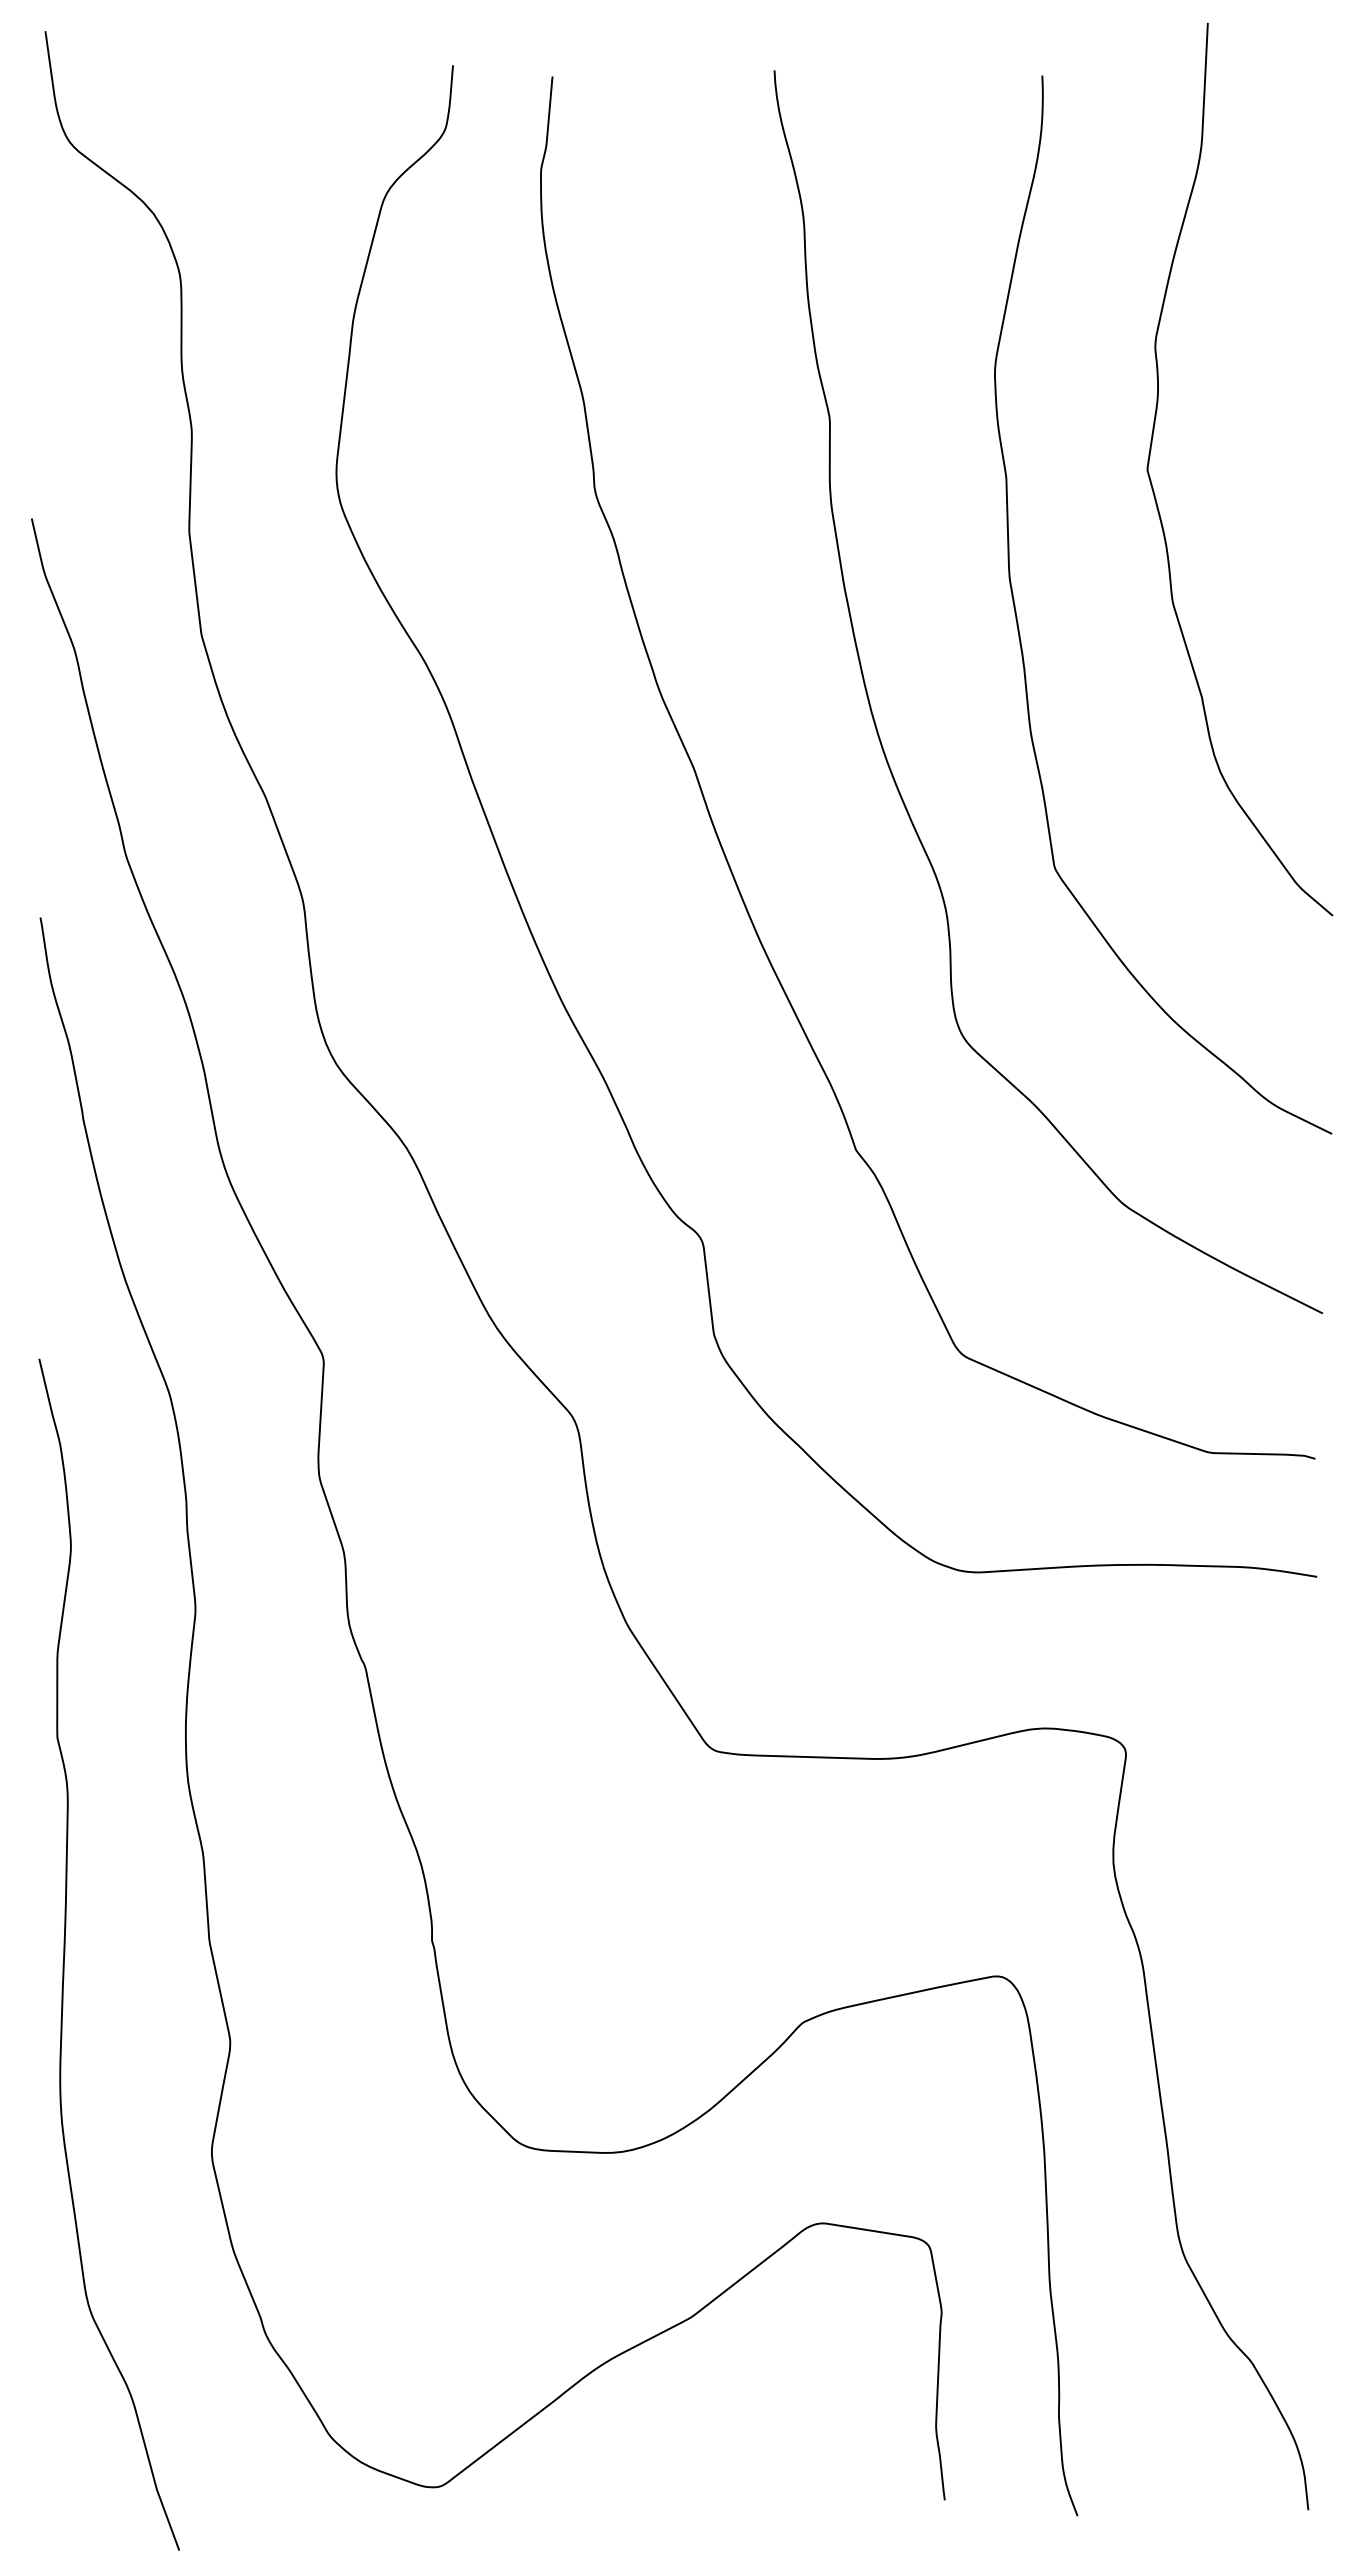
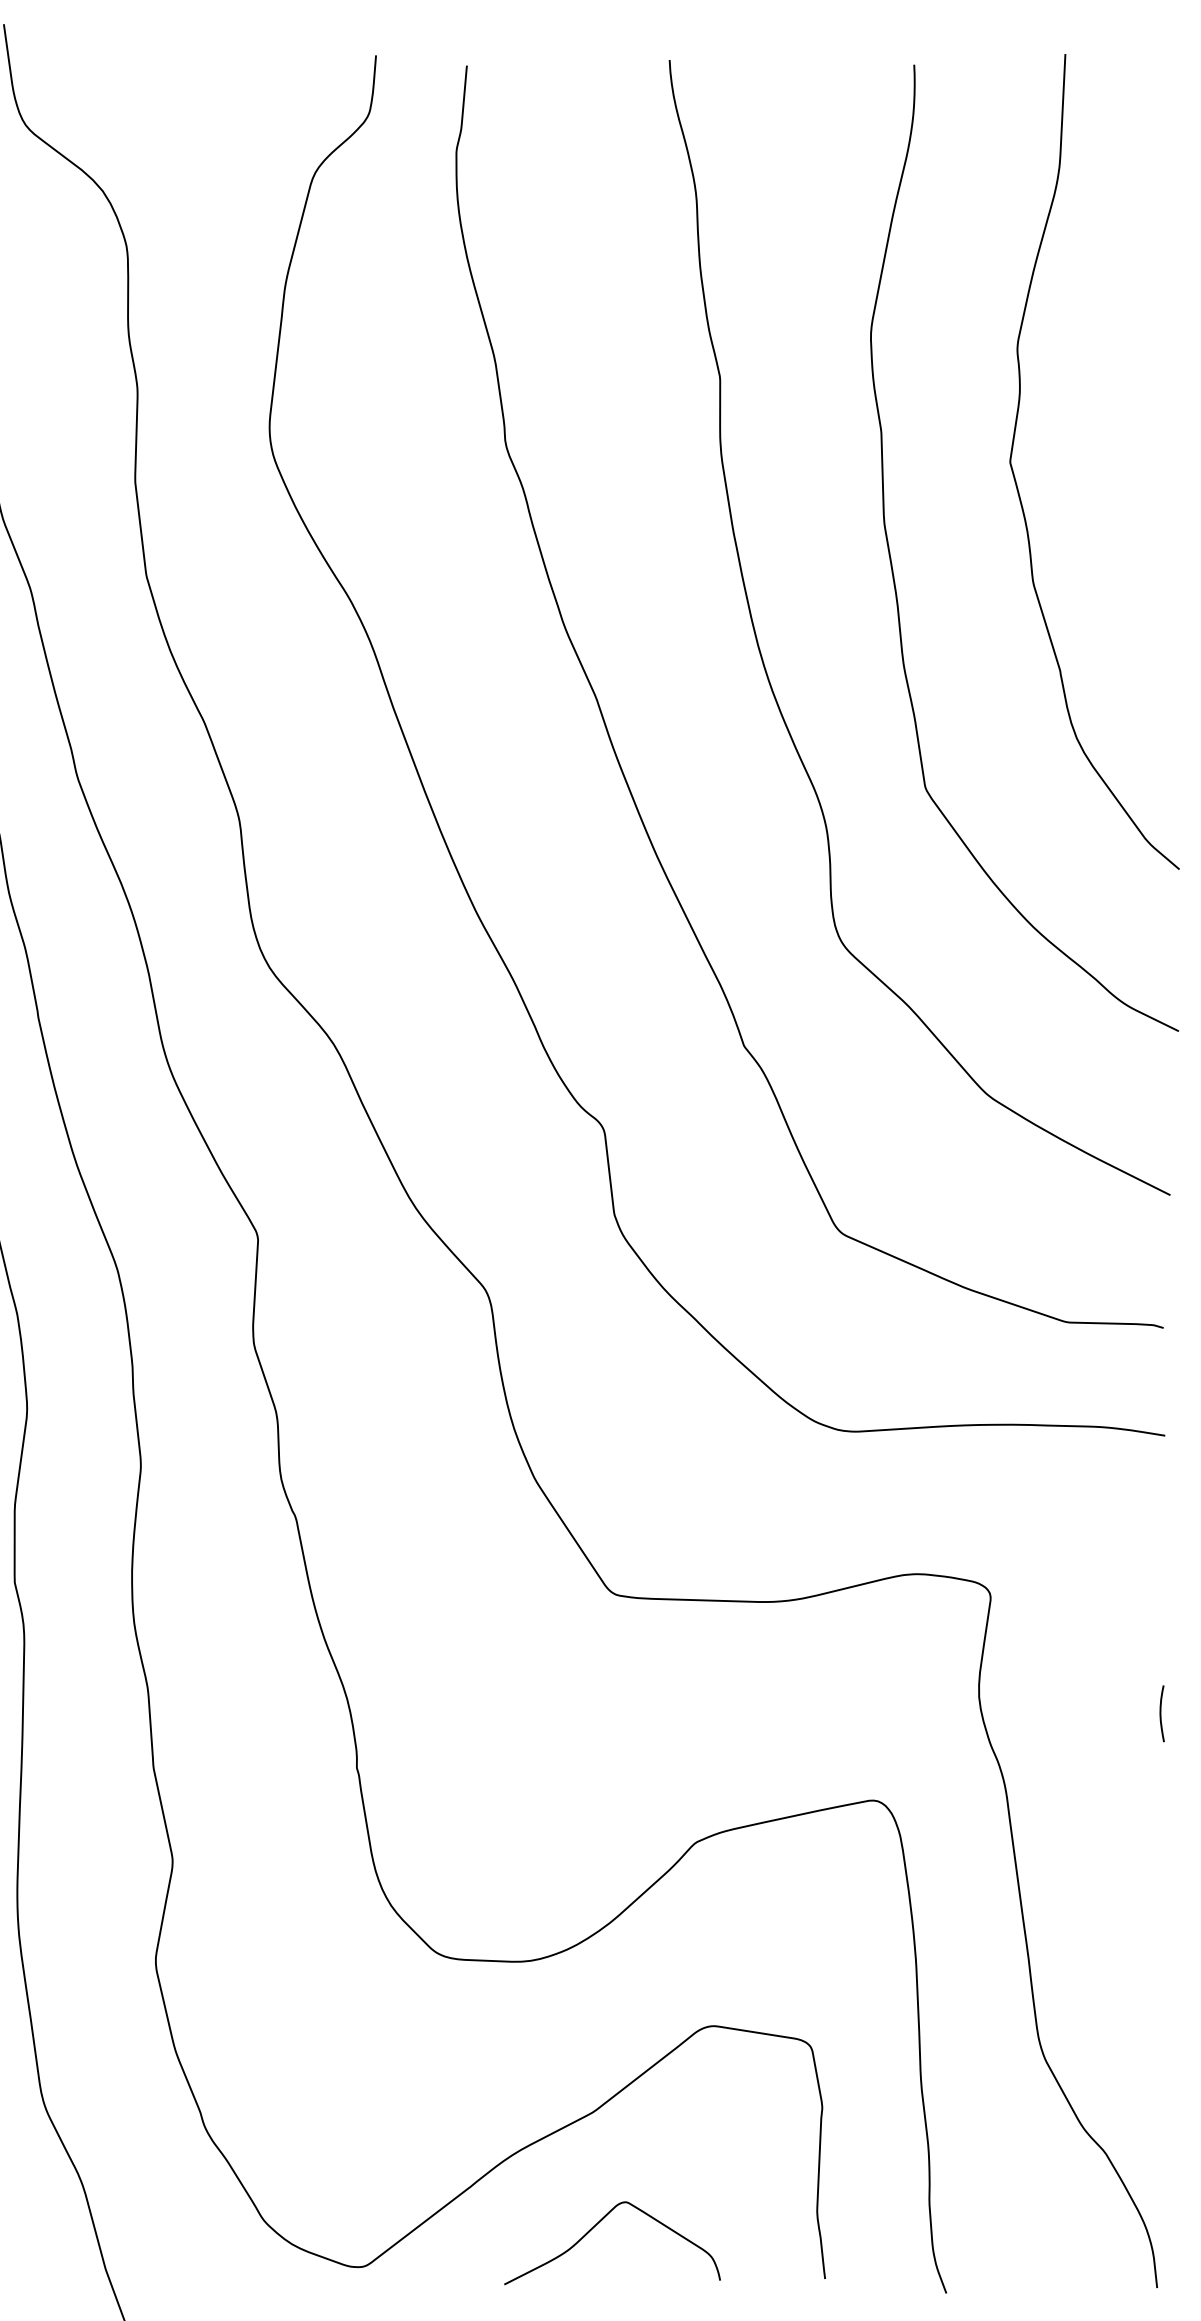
curve: (1155, 494) -> (1017, 484), moved
curve: (1312, 1881) -> (1160, 1713), added
curve: (697, 2439) -> (599, 2223), added

